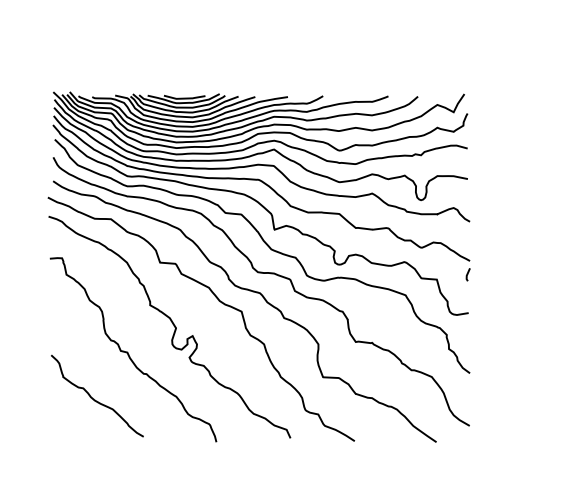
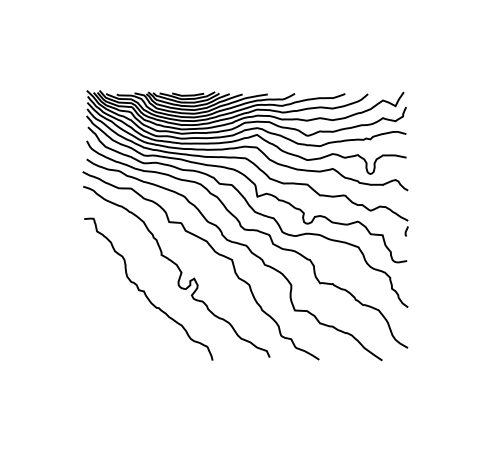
curve: (94, 398) -> (118, 326), removed

